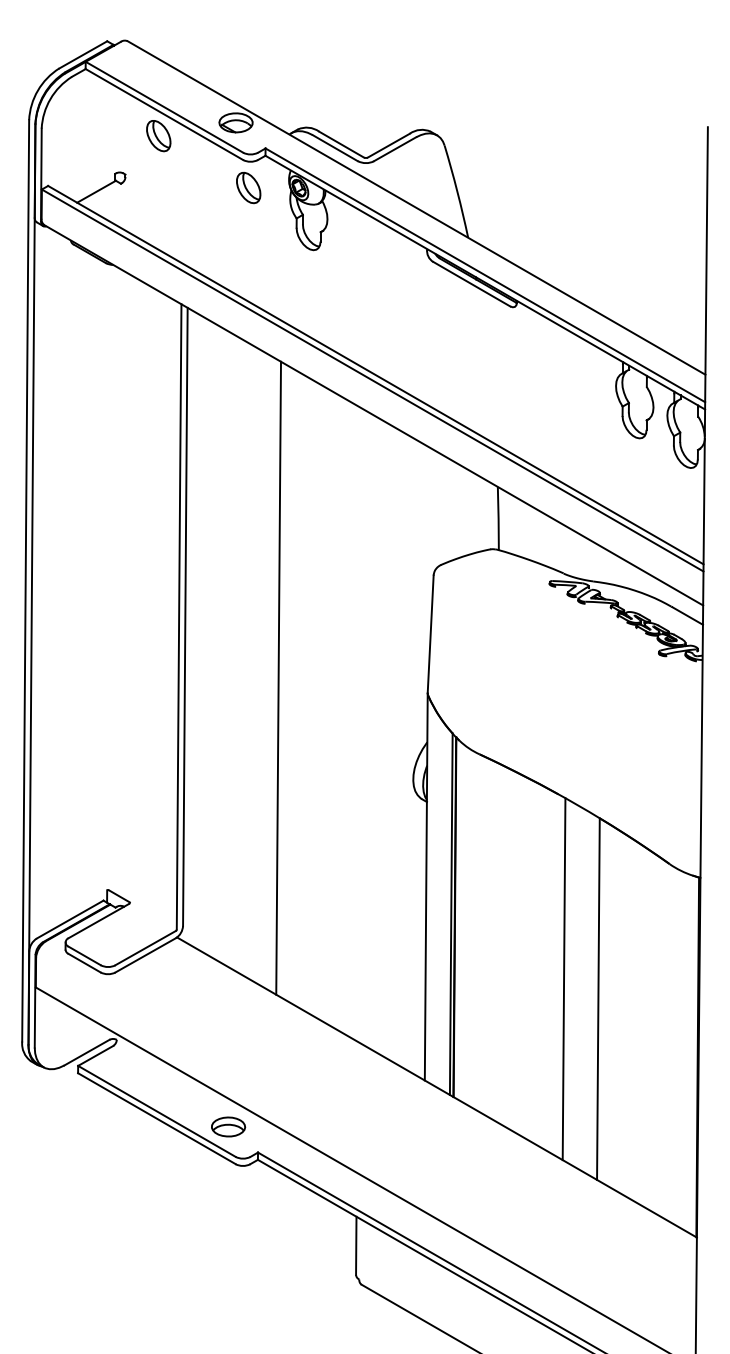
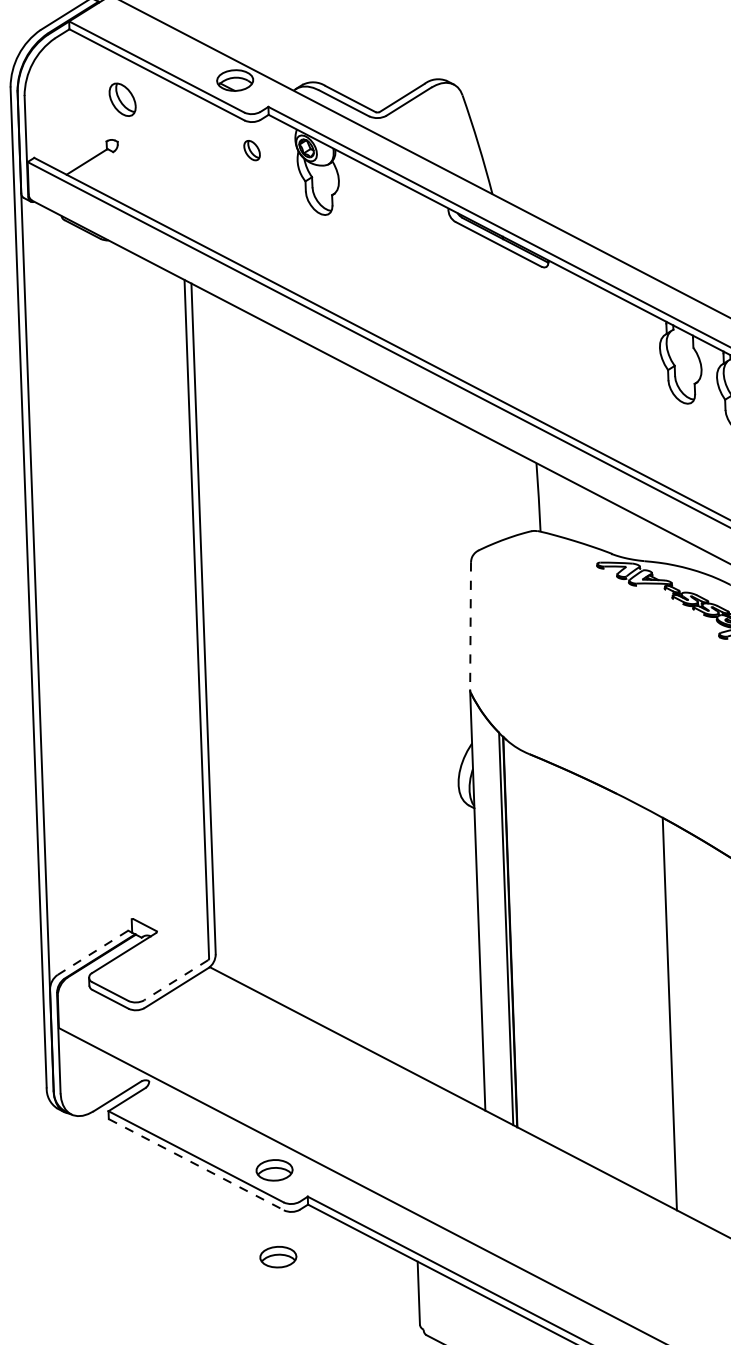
part: (158, 136) -> (122, 100), moved
part: (248, 187) -> (251, 150), size x0.6
line: (430, 634) -> (470, 626), solid -> dashed
line: (278, 677) -> (307, 680), removed
line: (70, 919) -> (93, 952), solid -> dashed
line: (145, 948) -> (176, 980), solid -> dashed
line: (563, 979) -> (631, 994), removed
line: (156, 1118) -> (196, 1164), solid -> dashed
part: (228, 1206) -> (278, 1256), added

